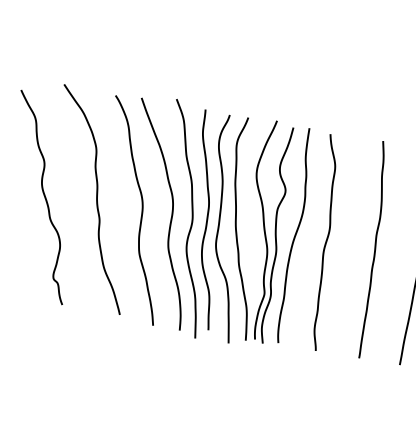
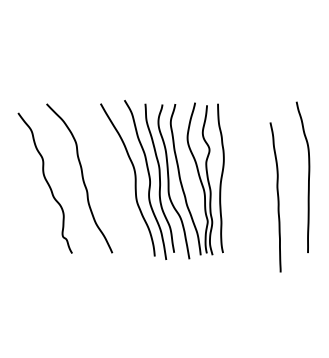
curve: (140, 206) -> (113, 177), removed
curve: (325, 242) -> (242, 179), removed
curve: (373, 250) -> (277, 197), moved

